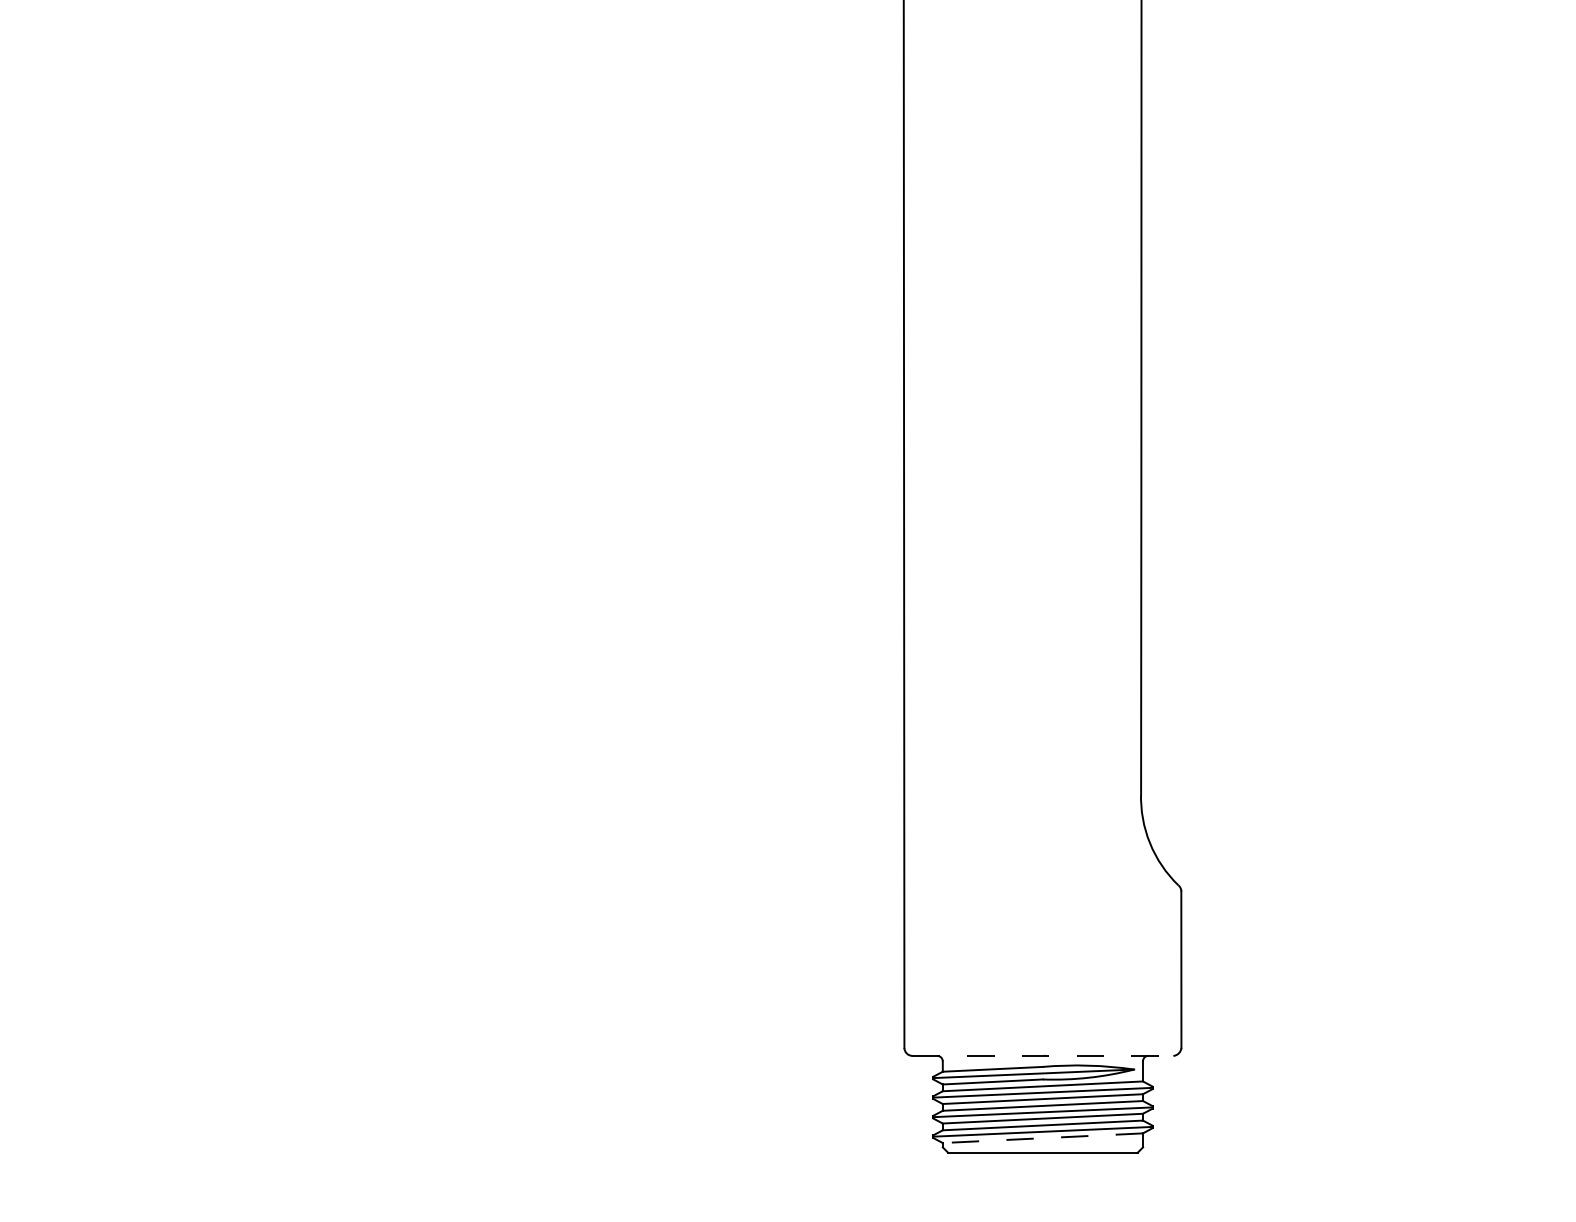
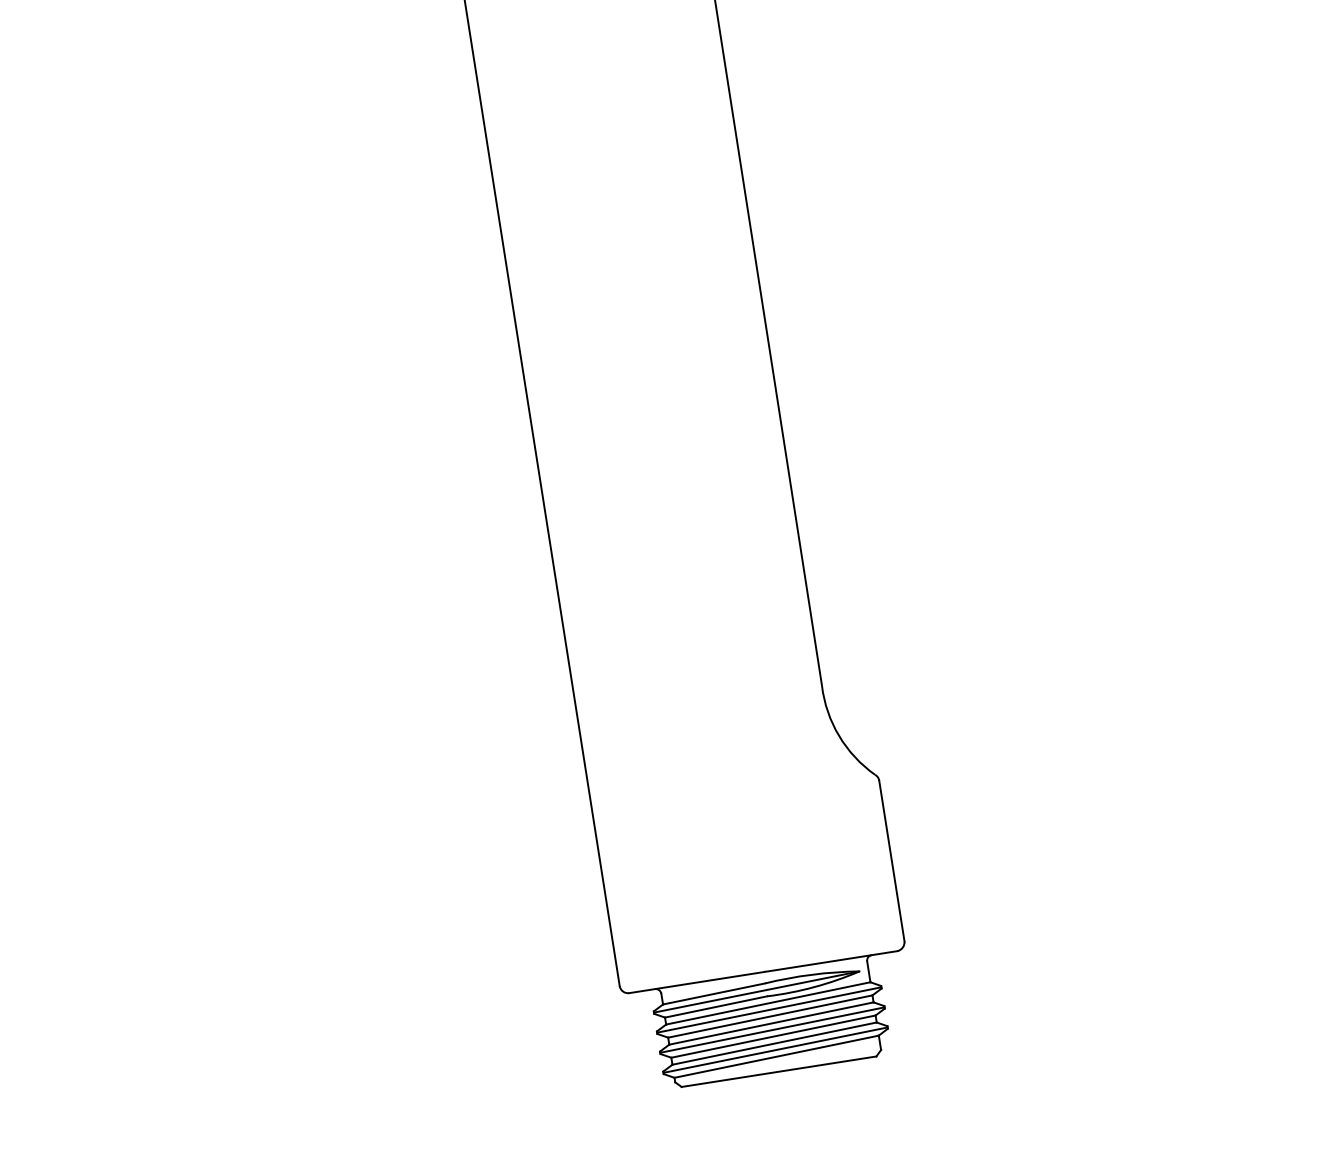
line: (1043, 1055) -> (763, 971), dashed -> solid
line: (1042, 1138) -> (776, 1057), dashed -> solid

